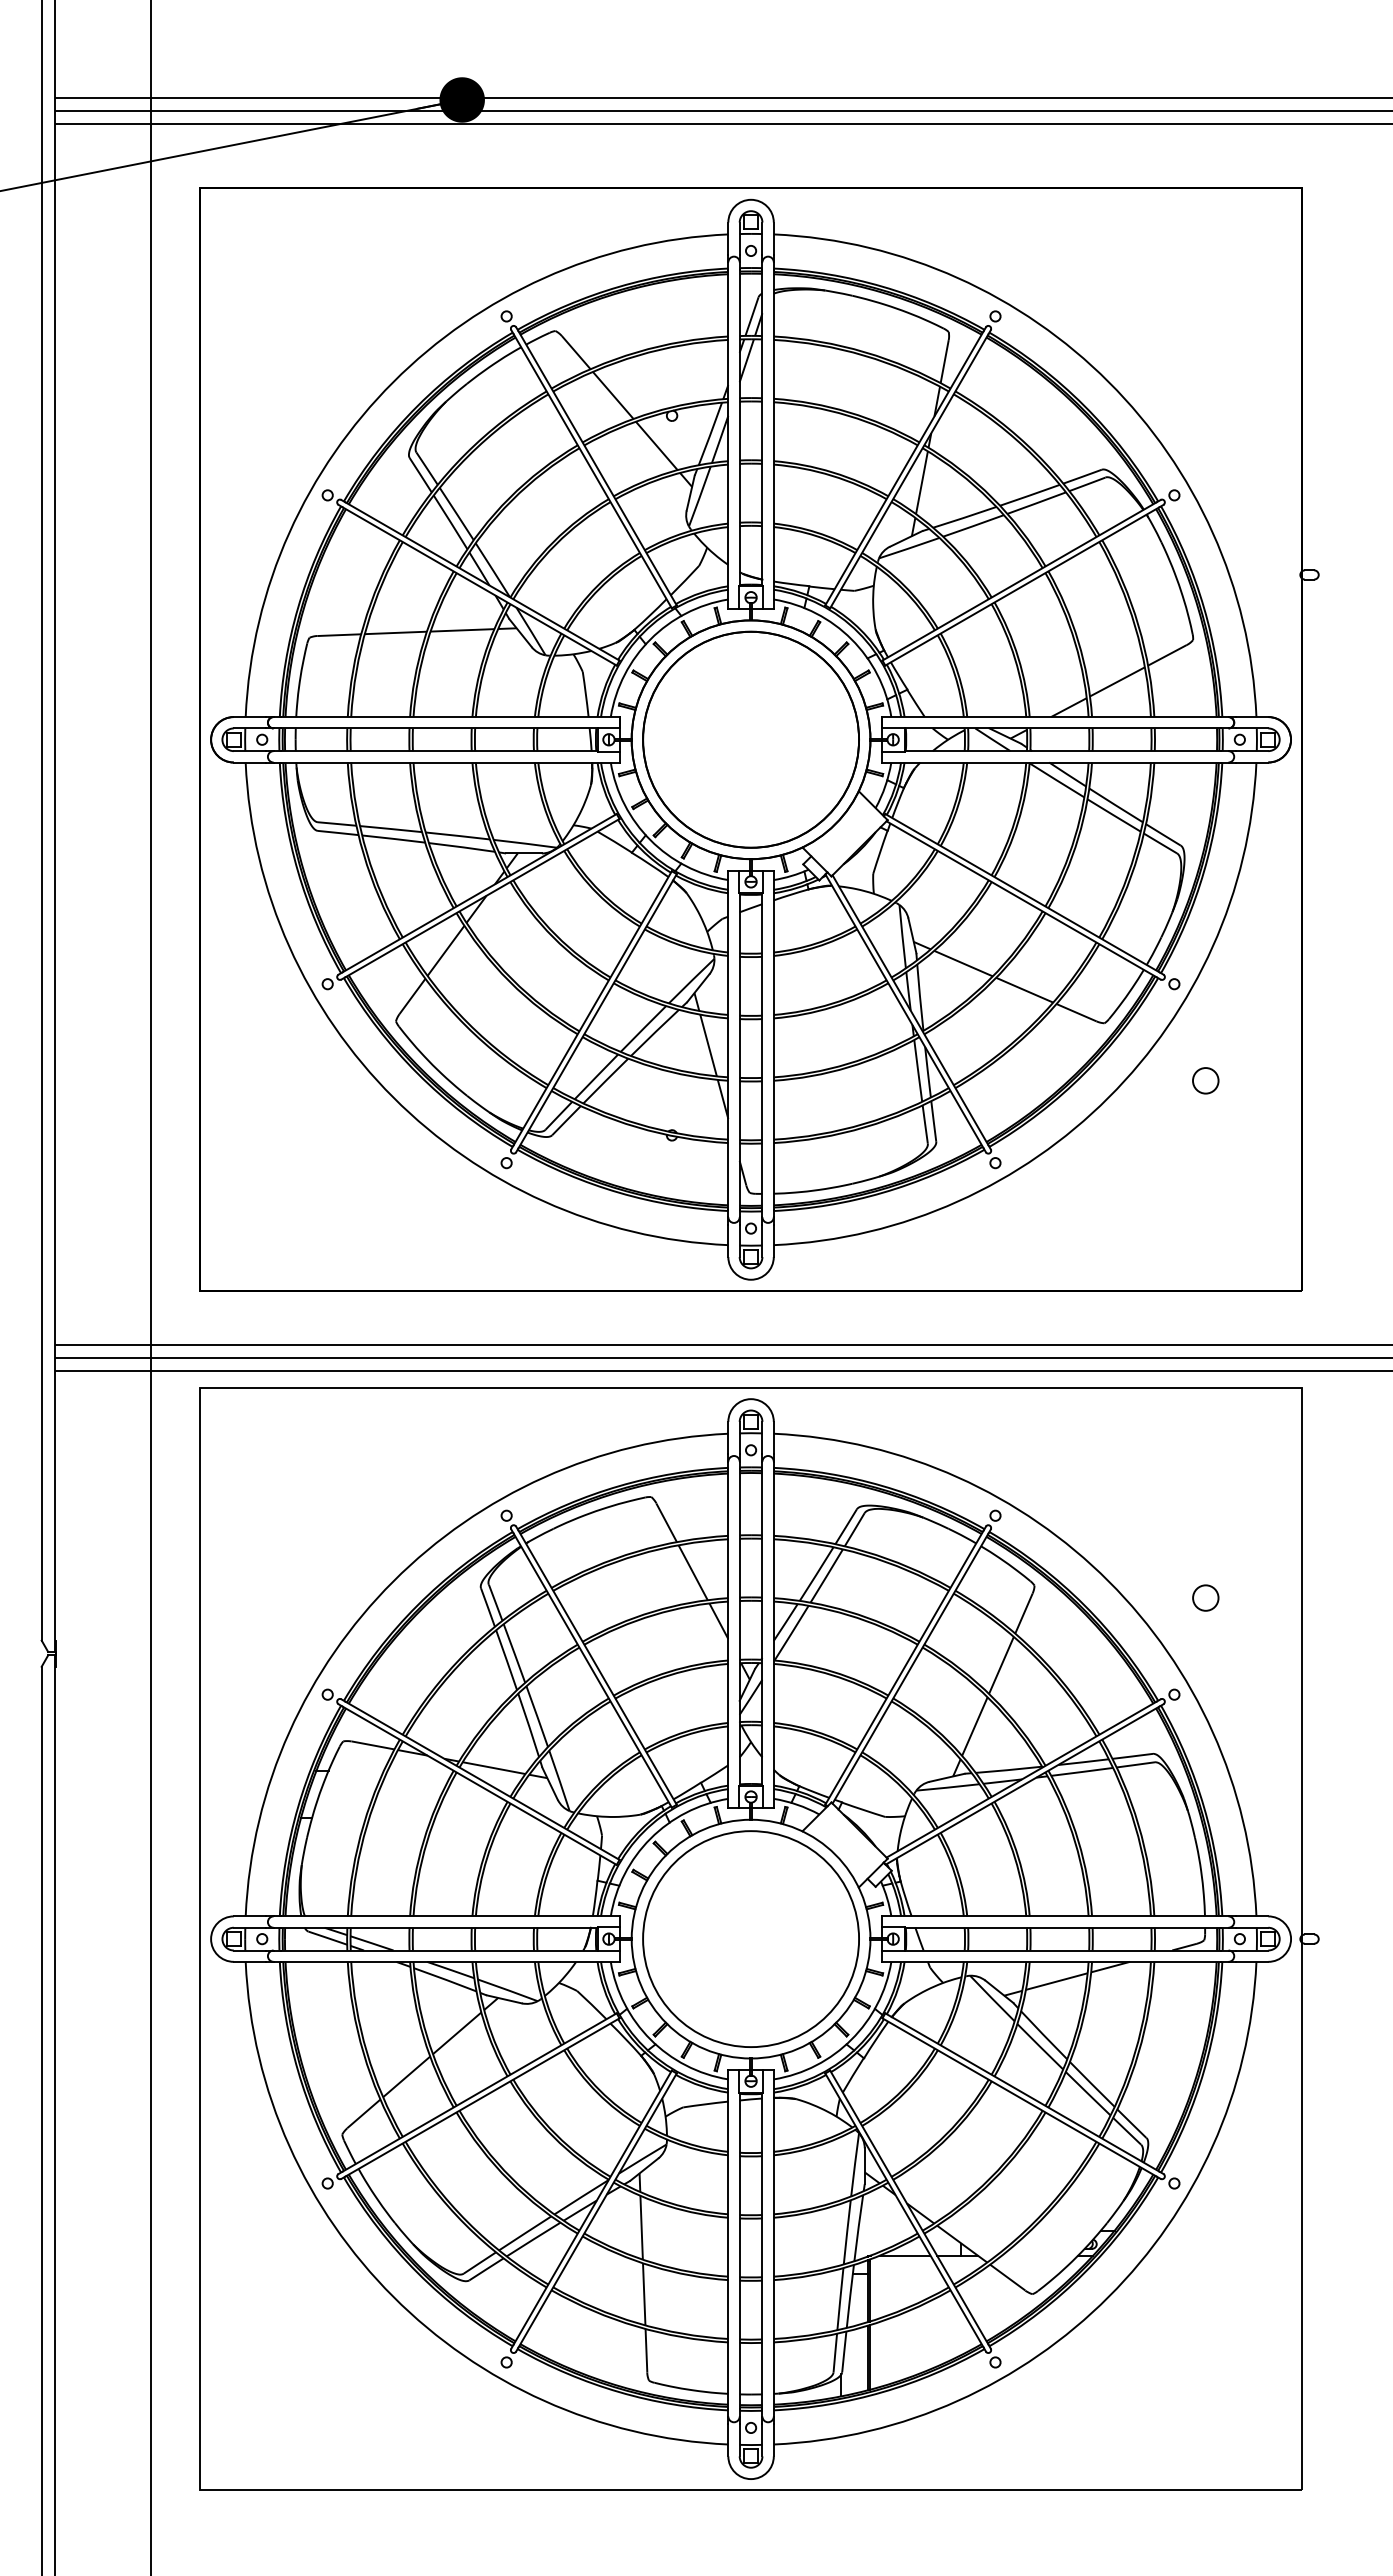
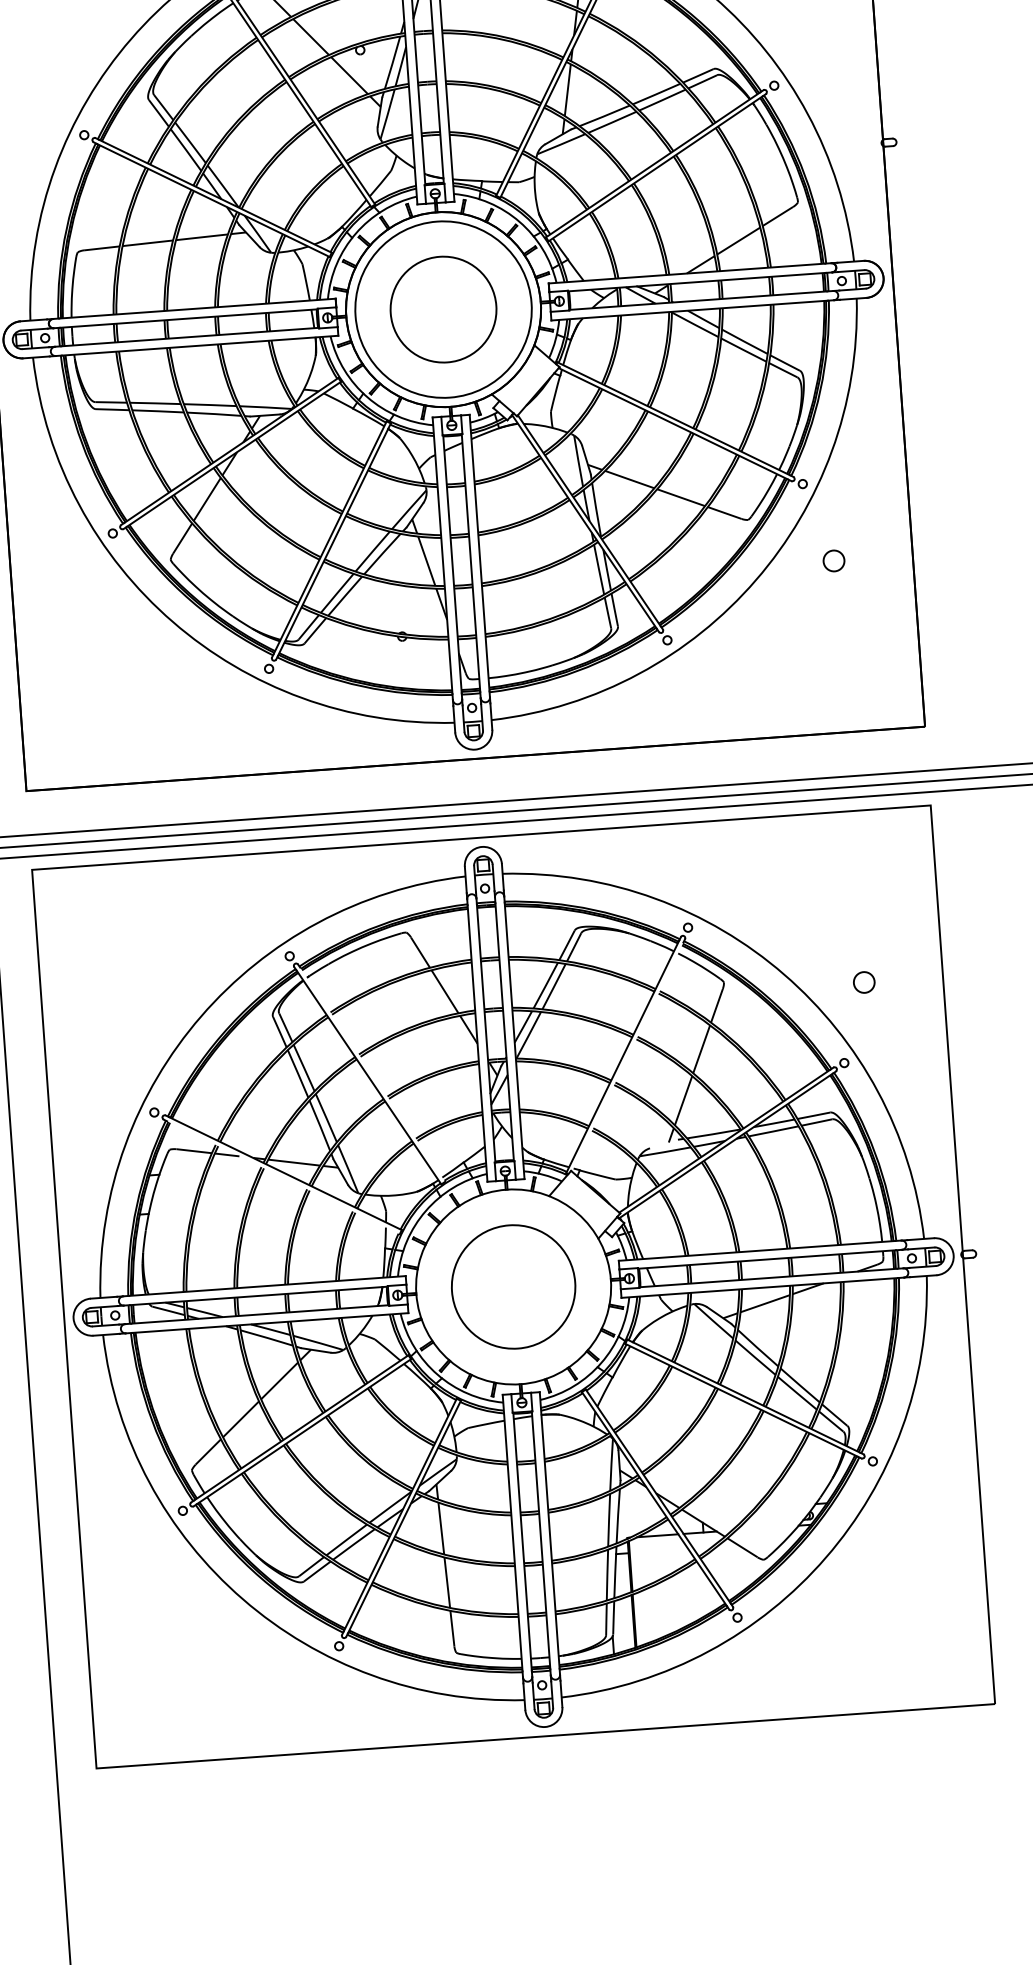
circle: (751, 739) -> (443, 309), size x0.6
line: (597, 1667) -> (372, 1074), removed
line: (910, 1668) -> (627, 1057), removed
line: (946, 1777) -> (663, 1143), removed
line: (479, 1785) -> (283, 1177), removed
circle: (751, 1939) -> (513, 1287), size x0.7

